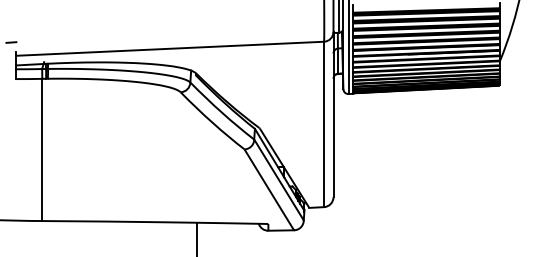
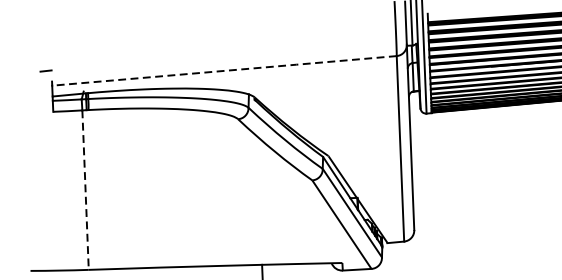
line: (170, 48) -> (224, 70), solid -> dashed
line: (42, 150) -> (85, 190), solid -> dashed

